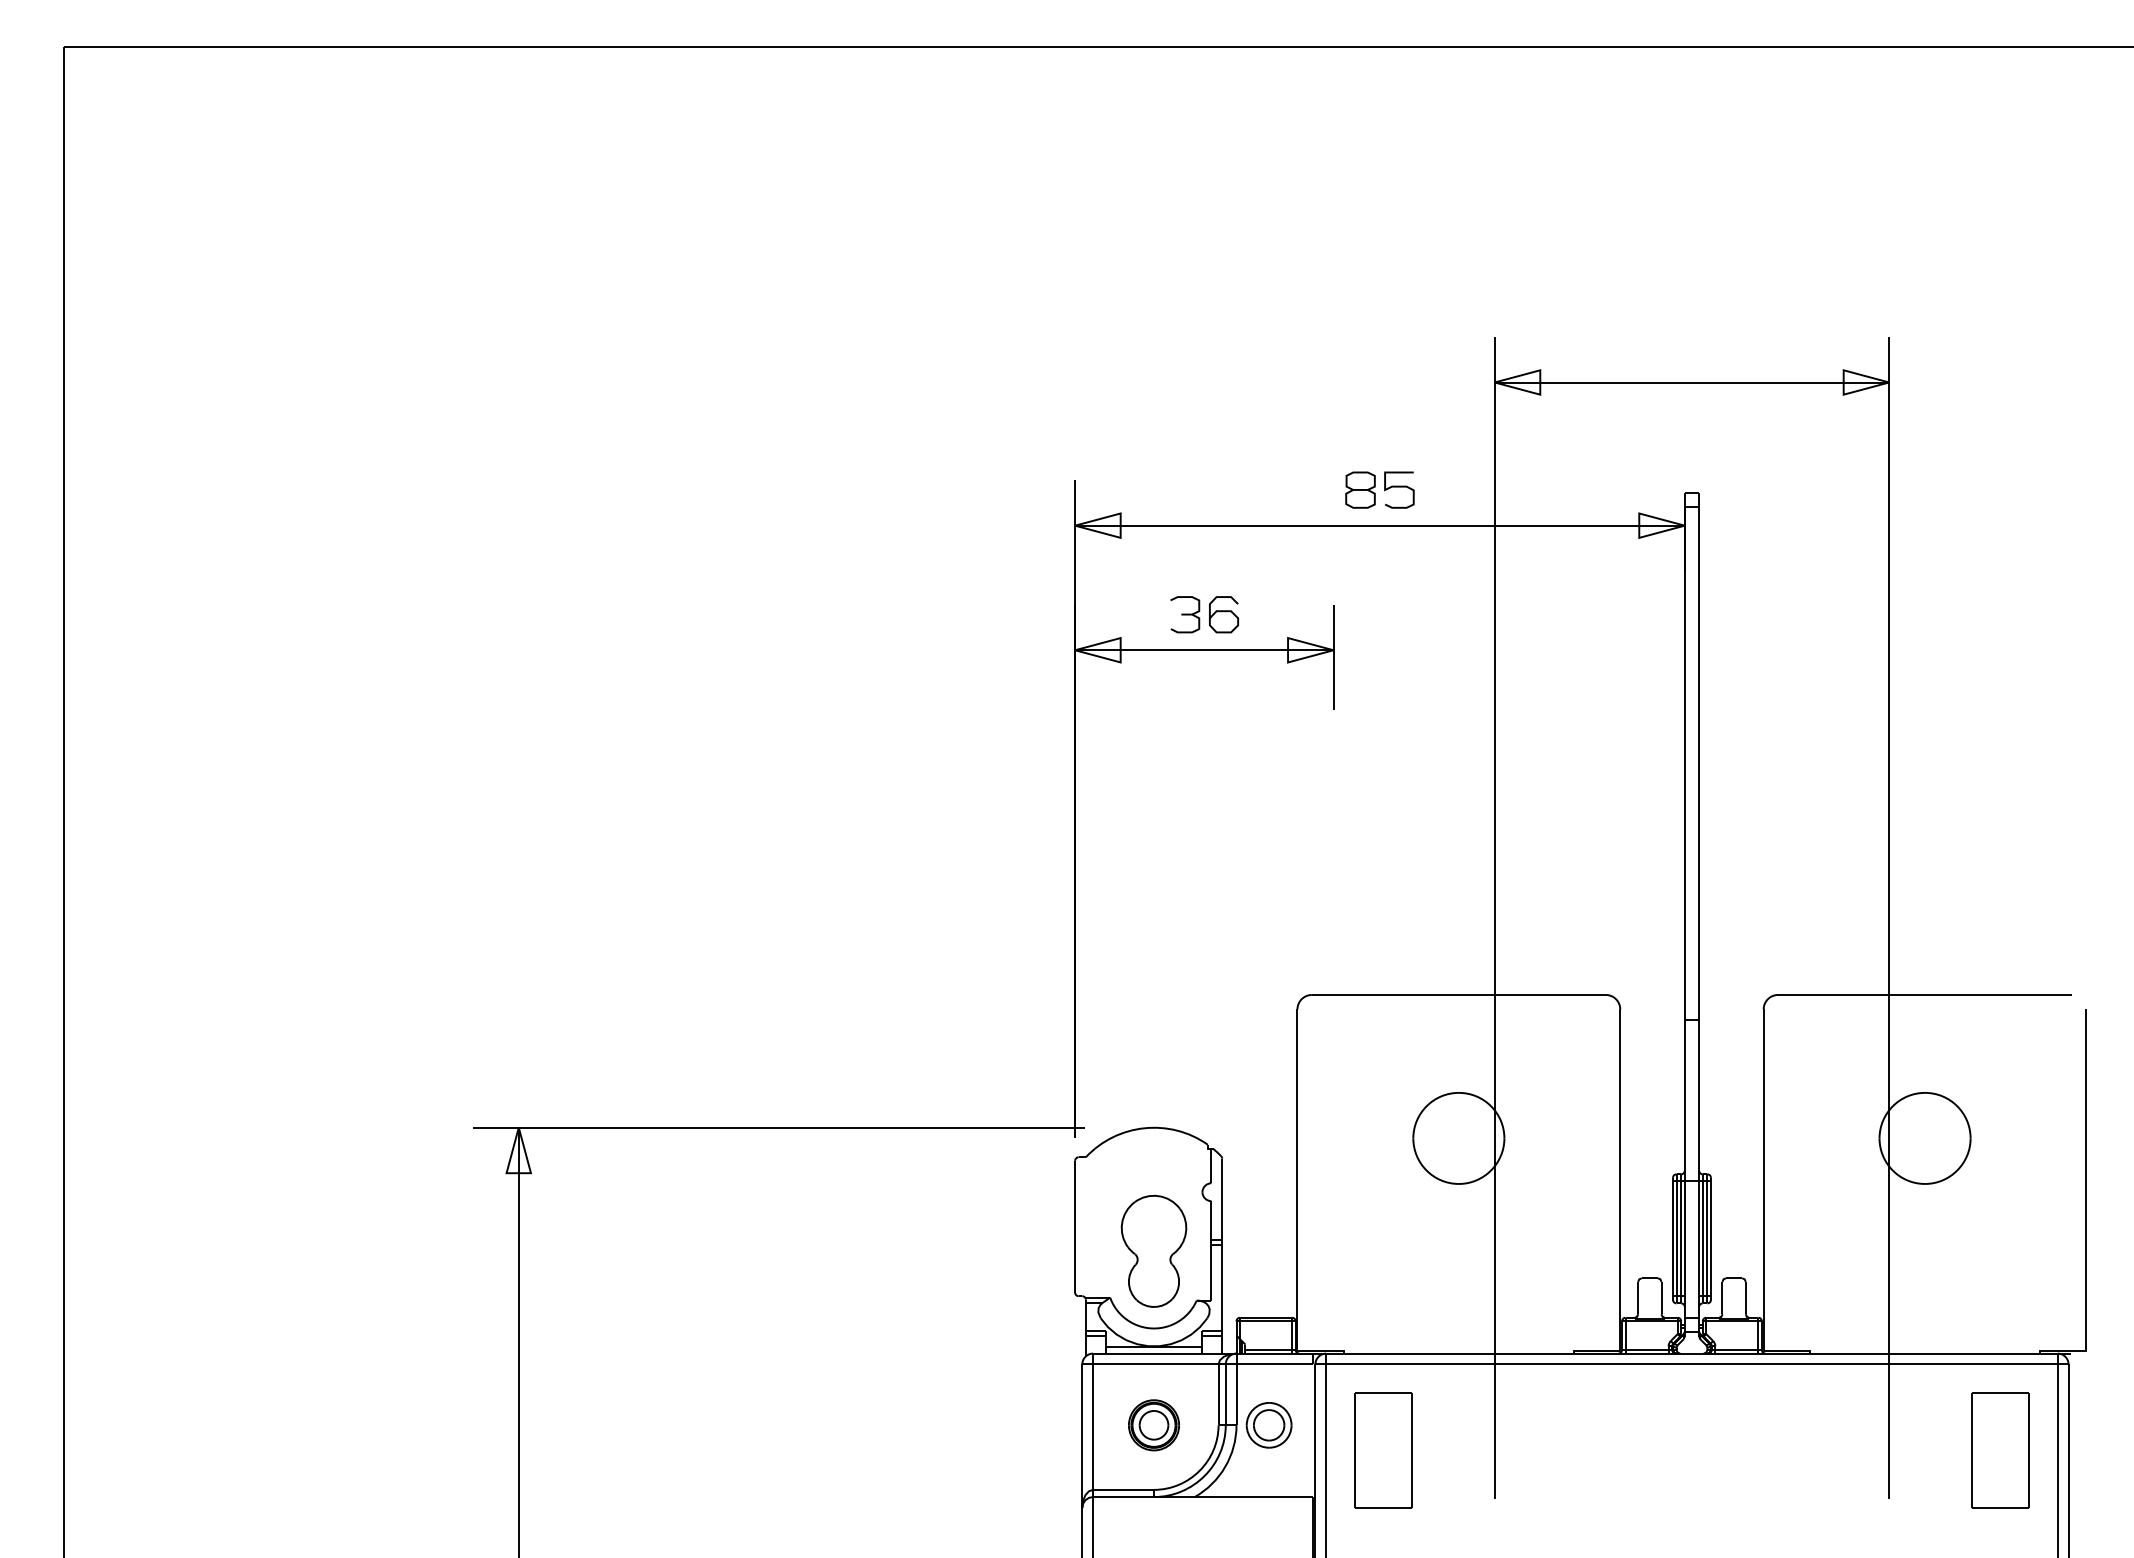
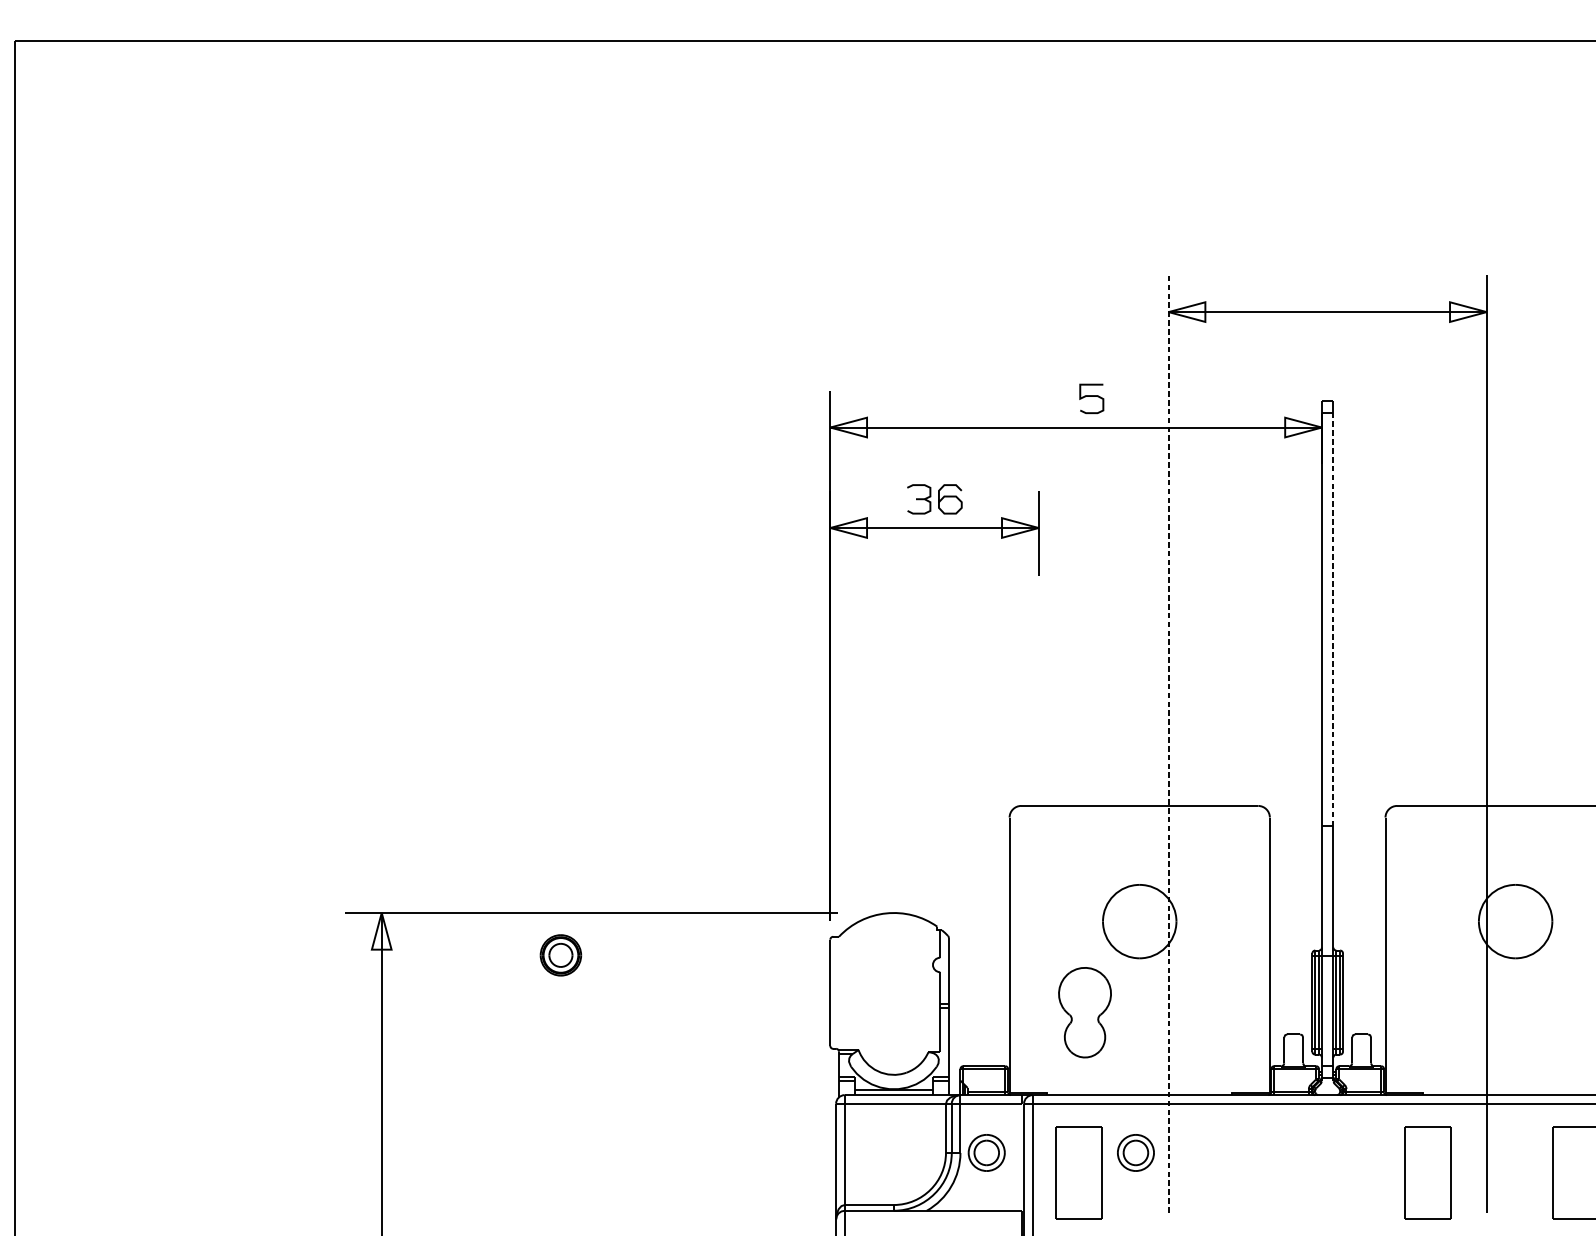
curve: (1360, 489) -> (1060, 398), removed
line: (1699, 763) -> (1333, 619), solid -> dashed
line: (1494, 917) -> (1168, 743), solid -> dashed
part: (1153, 1250) -> (1084, 1011), moved
part: (1153, 1425) -> (560, 955), moved
part: (1453, 1425) -> (1135, 1153), added
part: (1816, 1450) -> (1428, 1173), added

